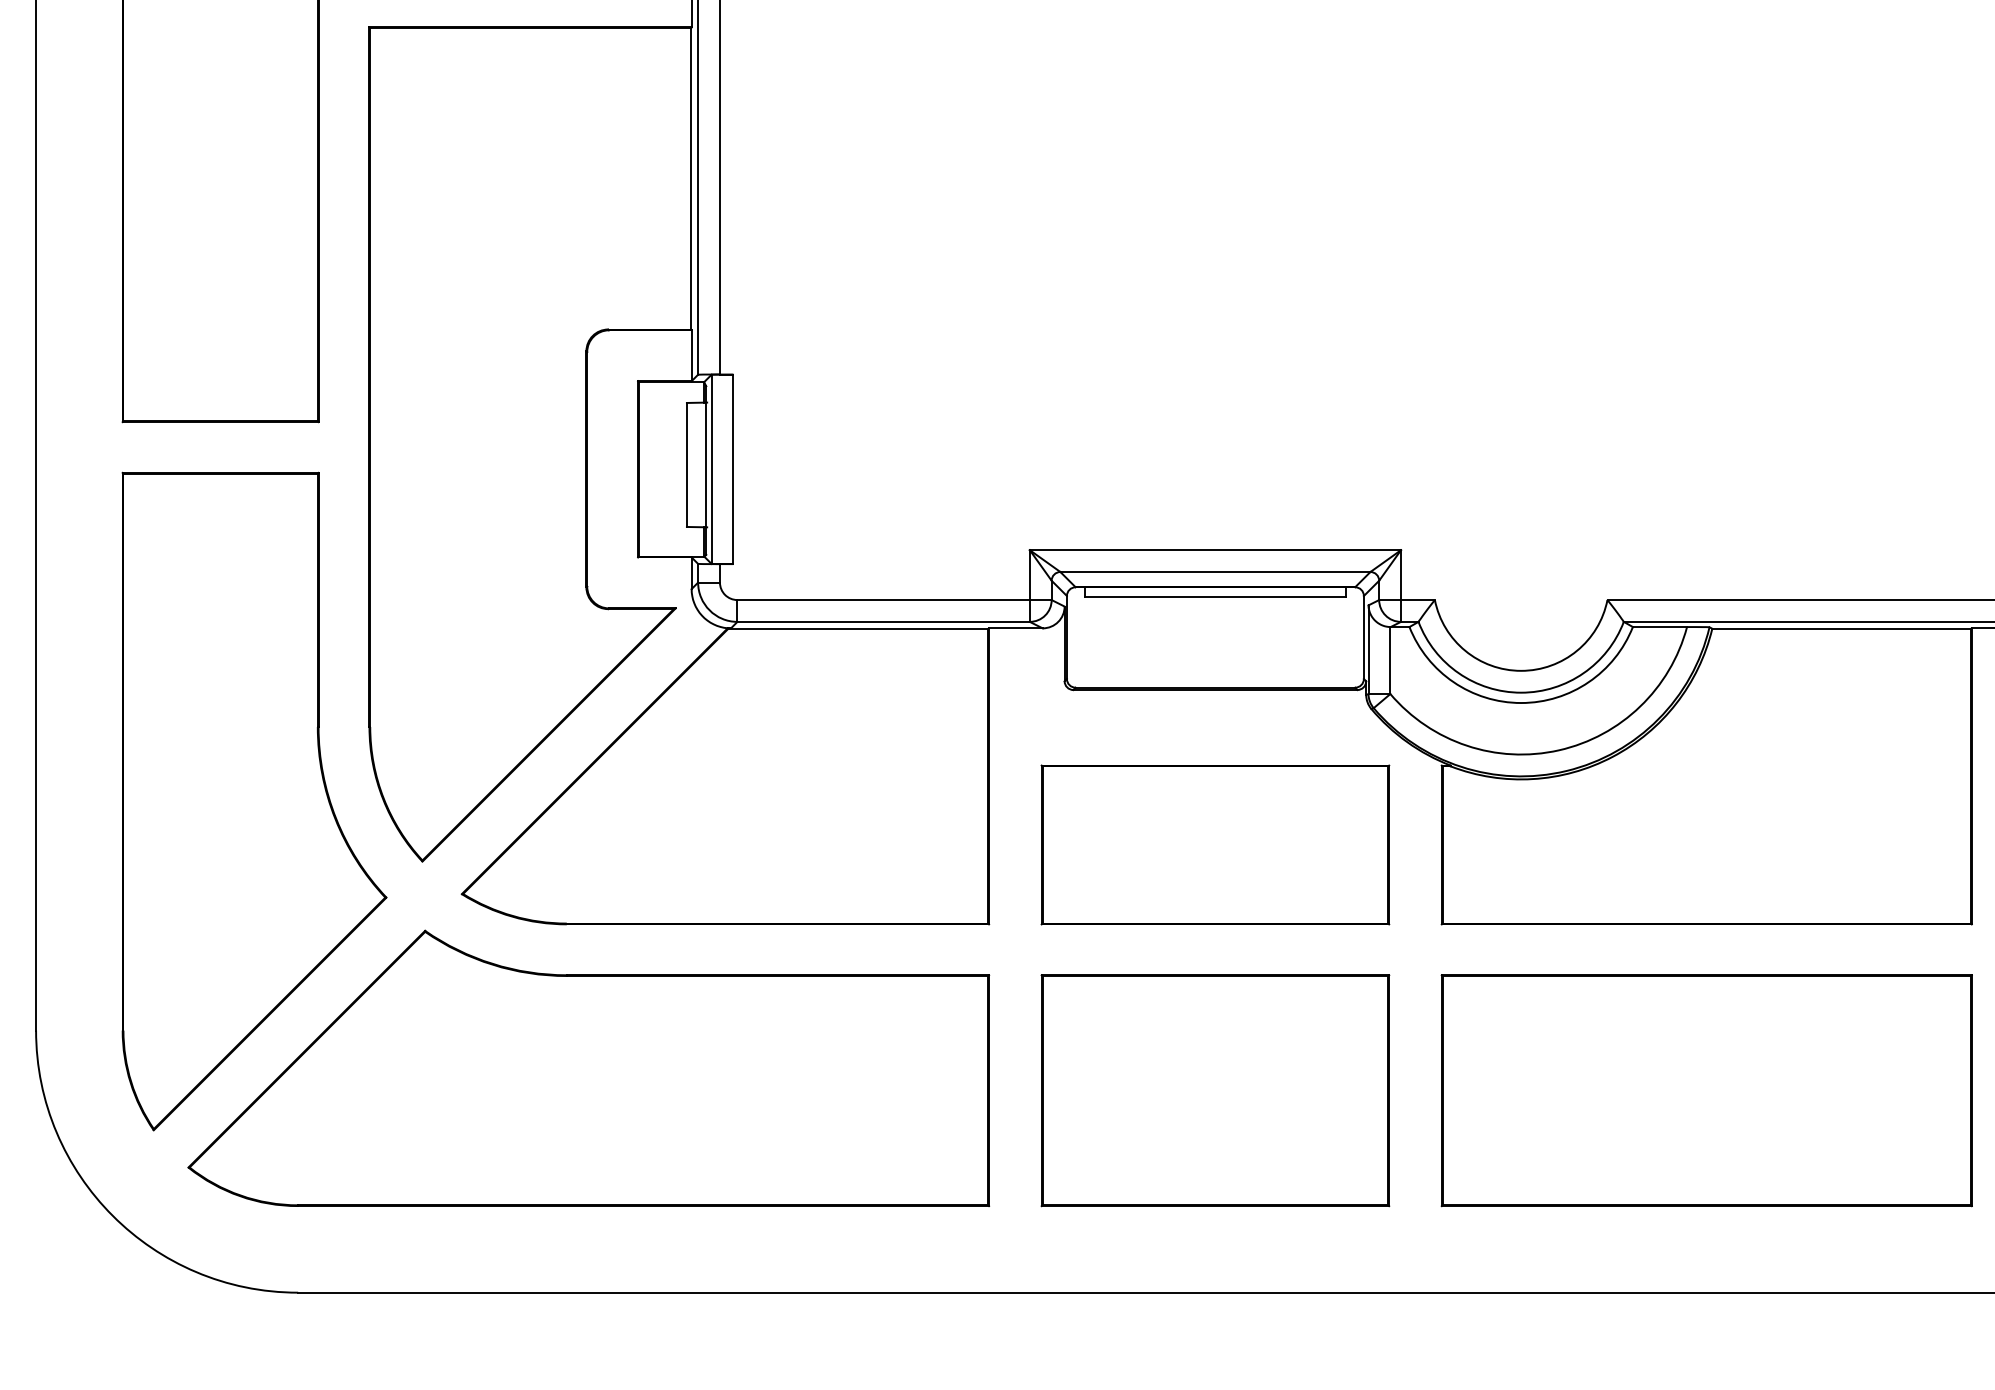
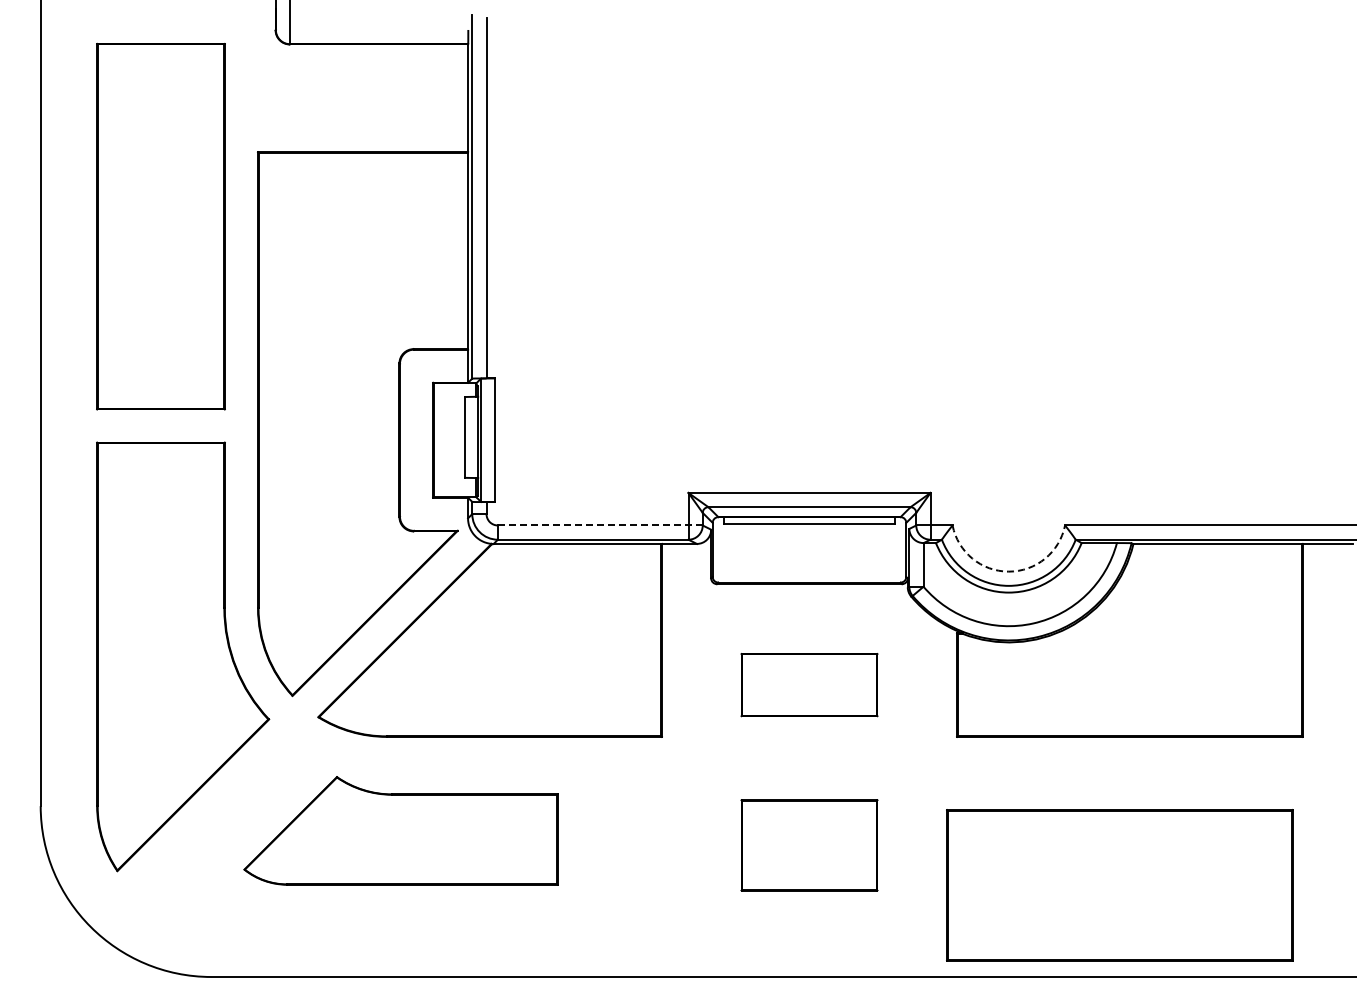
line: (894, 600) -> (600, 525), solid -> dashed
arc: (1520, 670) -> (1008, 571), solid -> dashed
part: (1215, 843) -> (809, 684), size x0.6
part: (588, 1067) -> (400, 830), size x0.6
part: (1215, 1090) -> (809, 845), size x0.6
part: (1706, 1090) -> (1119, 885), moved

